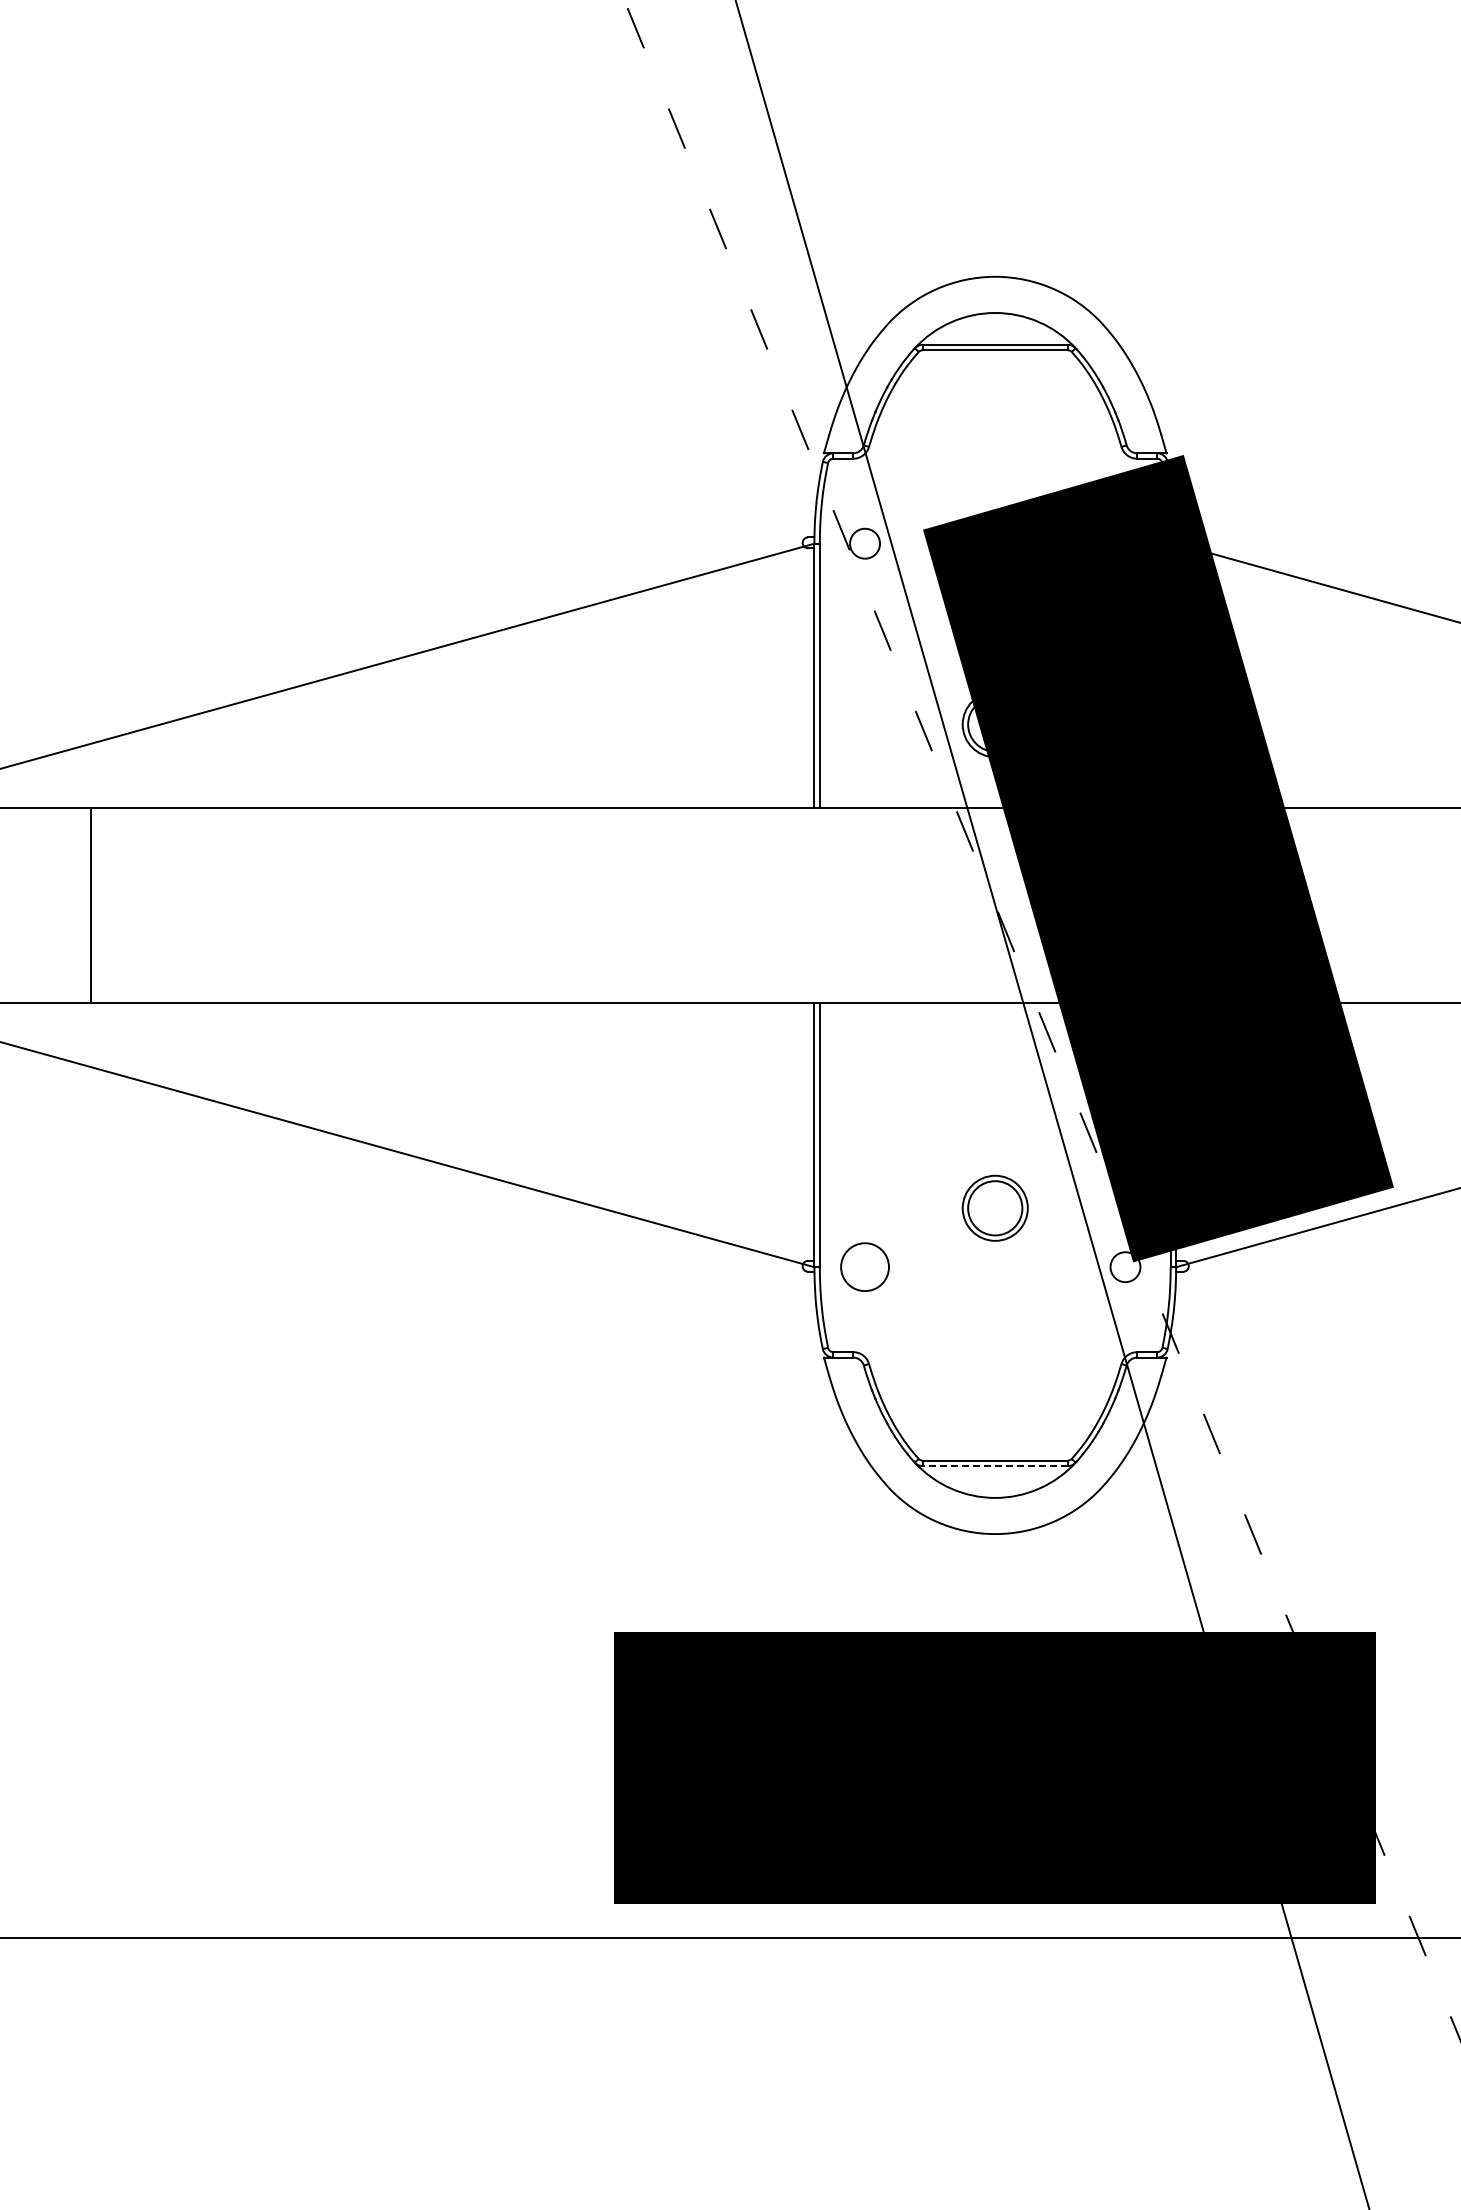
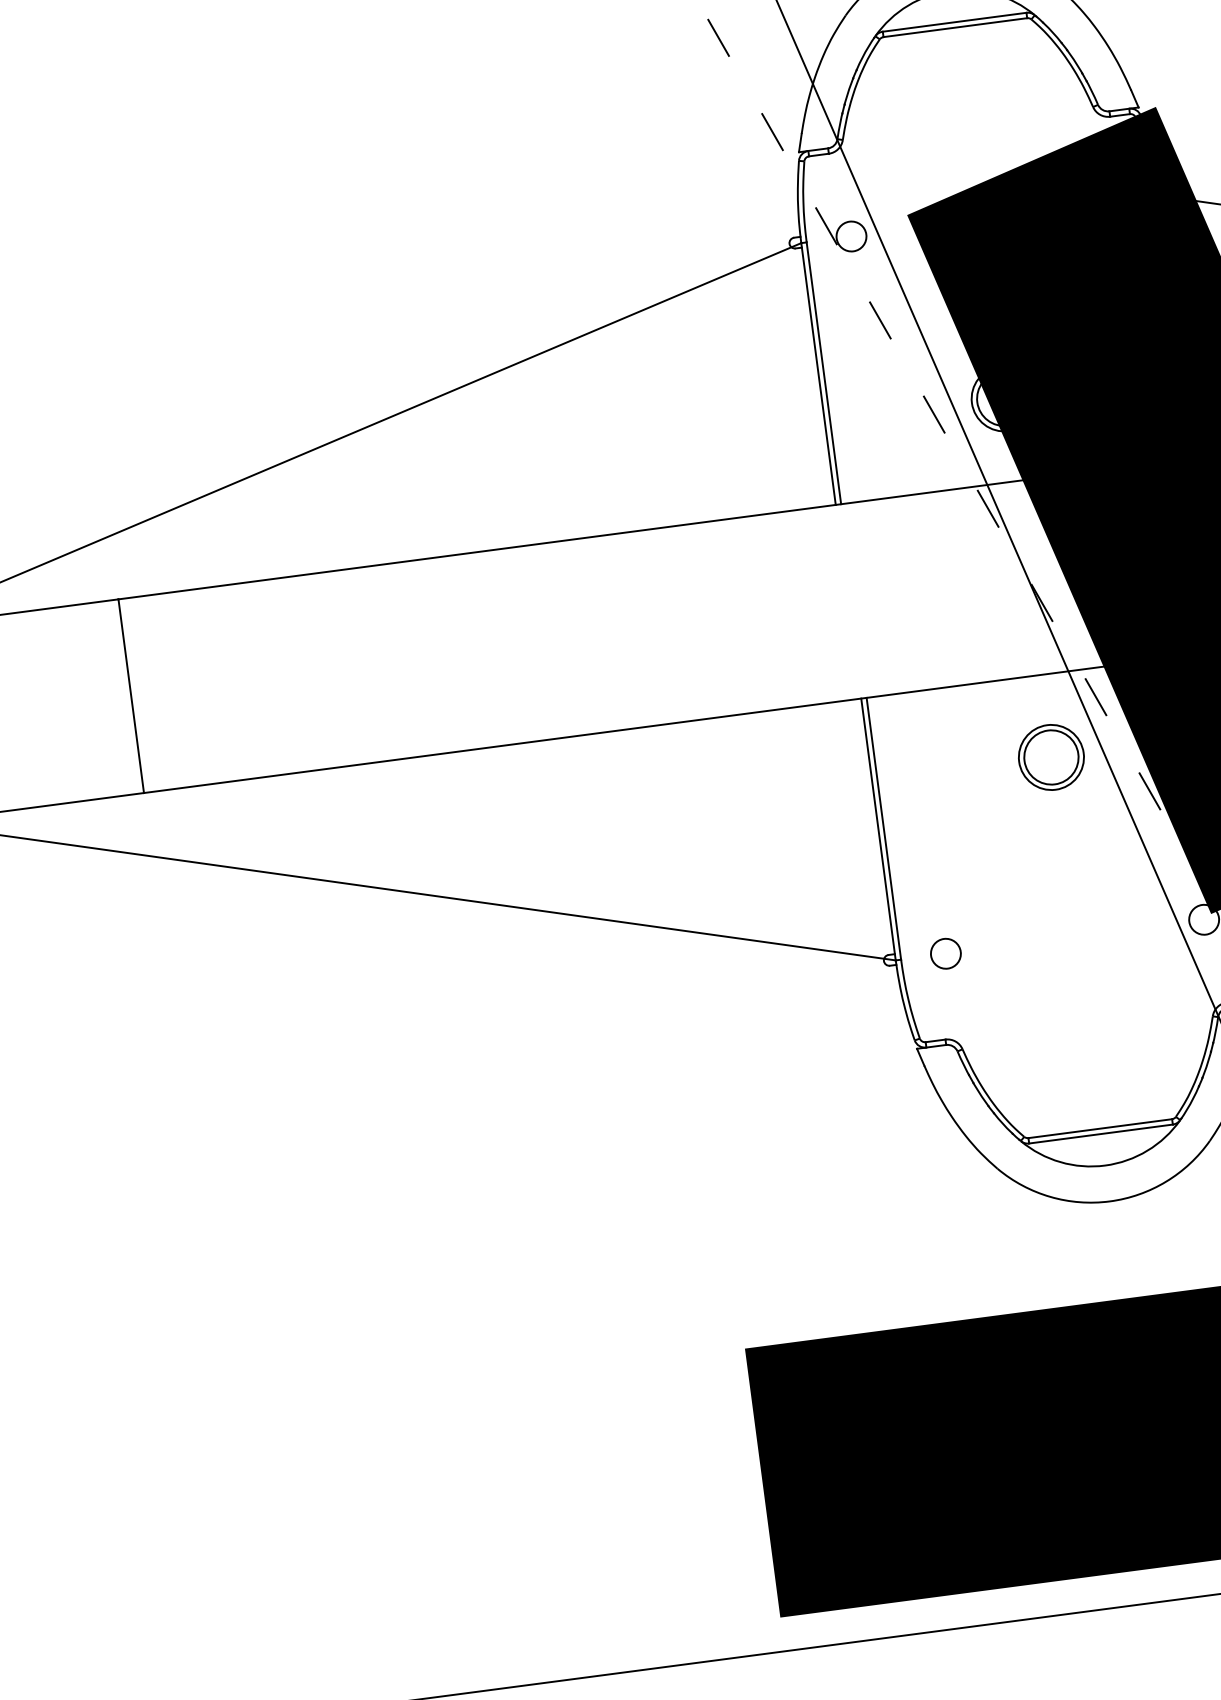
part: (994, 1207) -> (1050, 756), moved
circle: (865, 1267) -> (946, 954), size x0.62
line: (994, 1466) -> (1100, 1134), dashed -> solid

